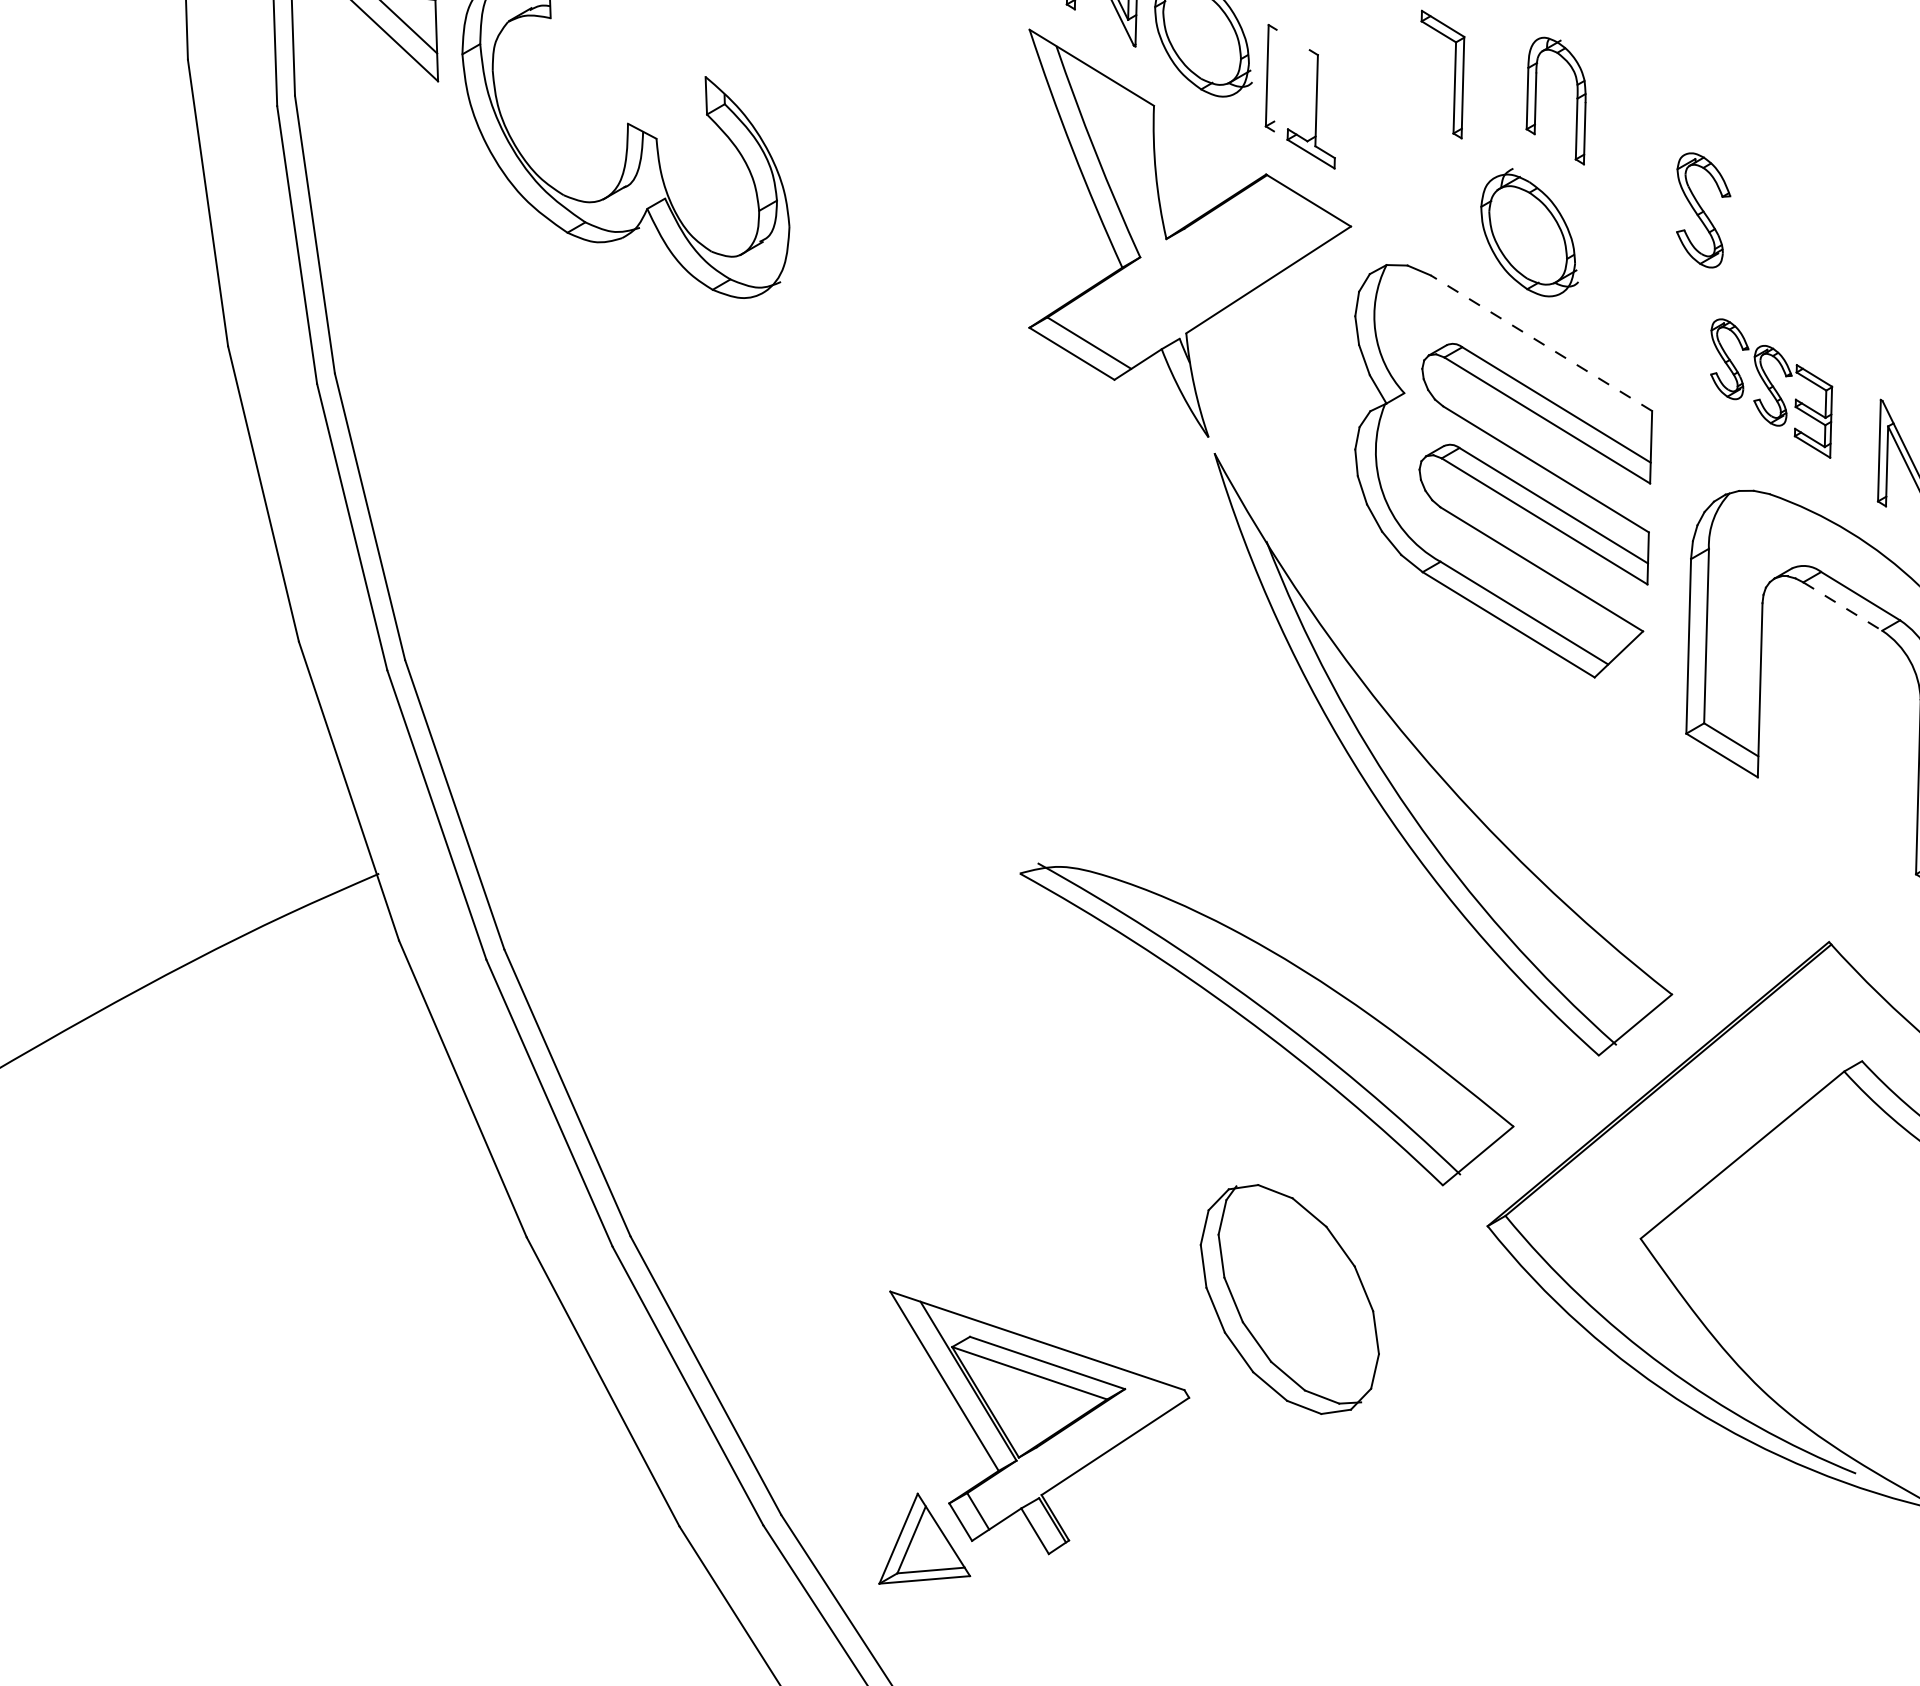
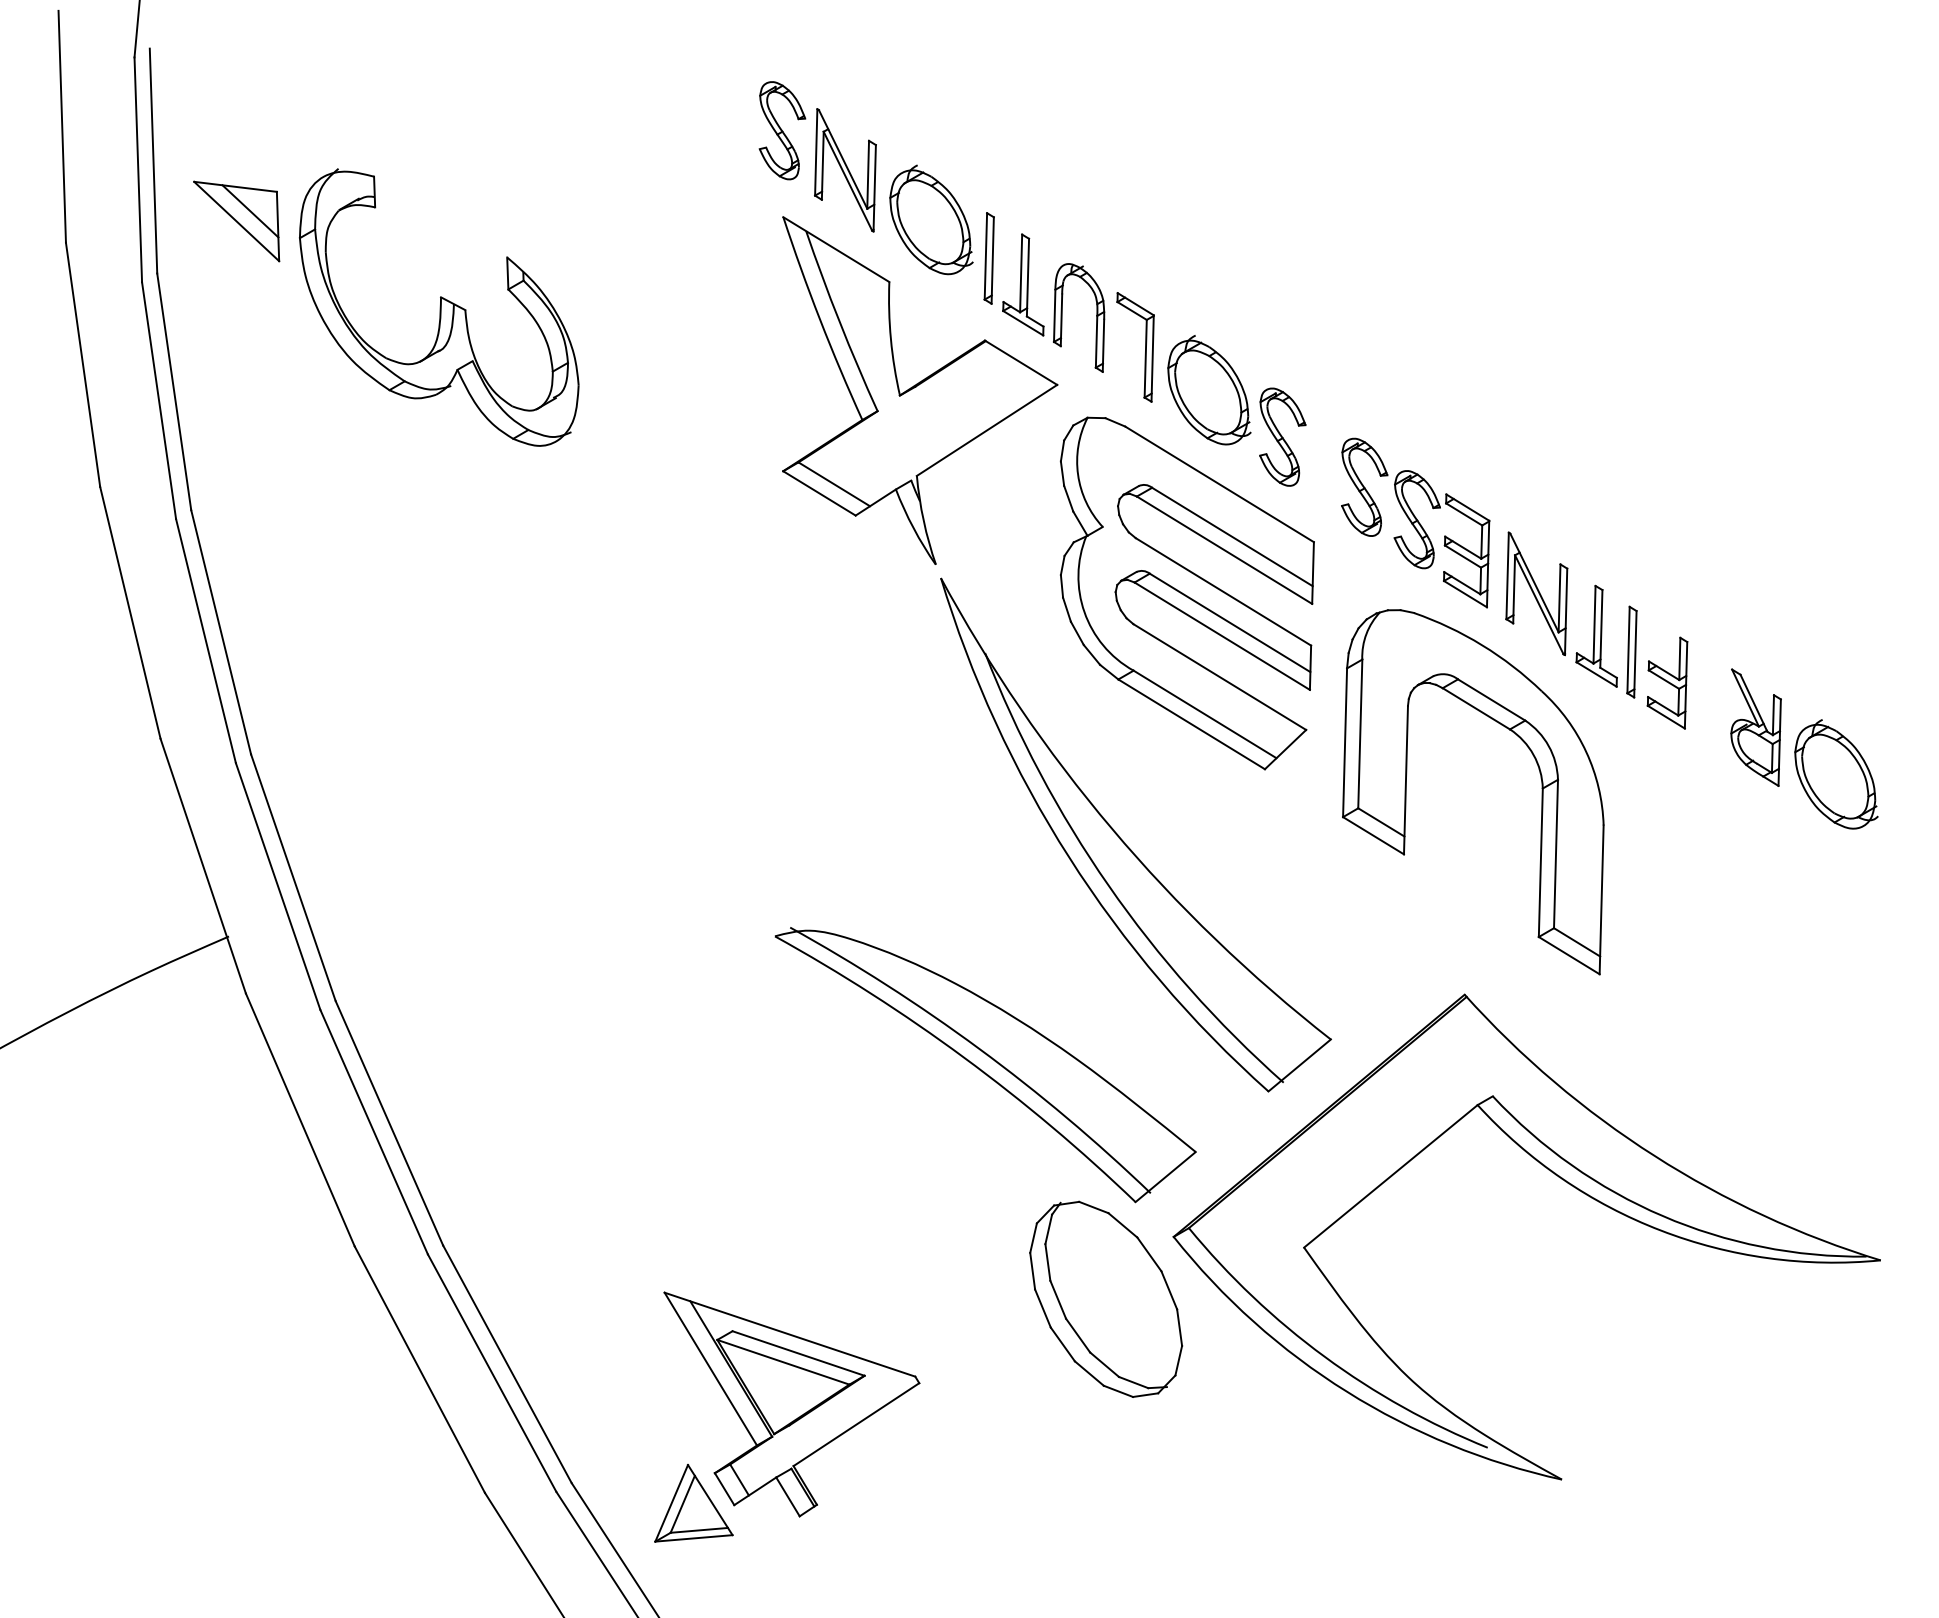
part: (1454, 74) -> (1145, 347), moved
line: (1275, 80) -> (992, 260), added
line: (1309, 95) -> (1021, 273), added
part: (1536, 100) -> (1062, 317), moved
part: (1703, 209) -> (1282, 436), moved
line: (1541, 343) -> (1219, 484), dashed -> solid
part: (1771, 387) -> (1415, 522), size x1.43
line: (1842, 607) -> (1476, 709), dashed -> solid
part: (1290, 1298) -> (1106, 1298), moved

